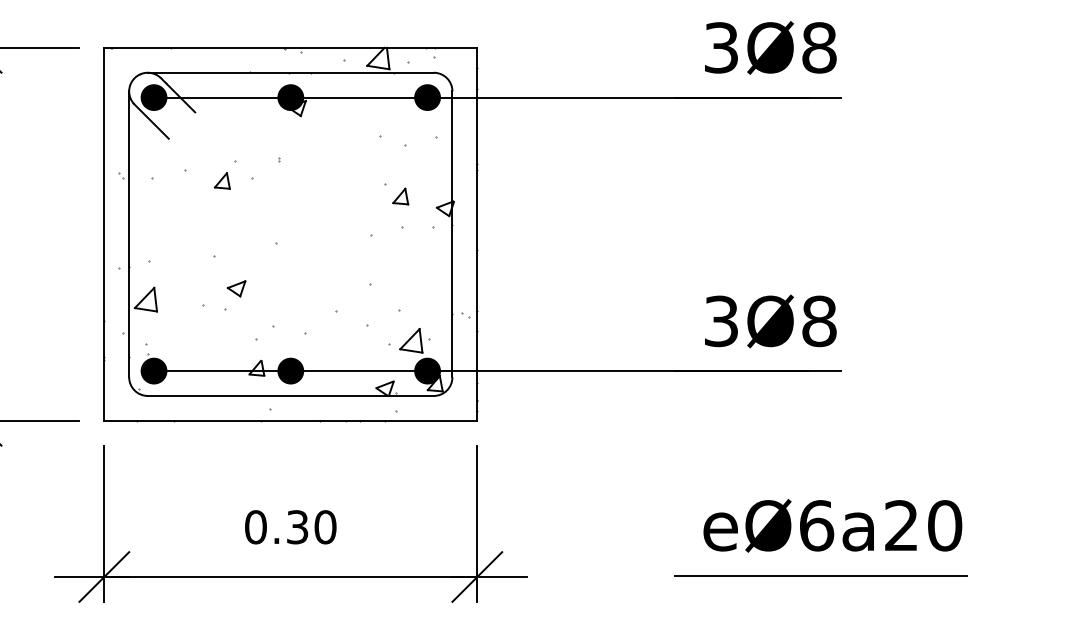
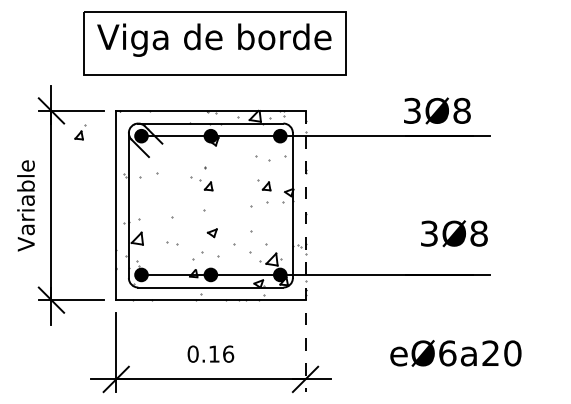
text: (770, 47) -> (437, 110), moved
part: (225, 175) -> (80, 132), moved
part: (282, 194) -> (206, 185), added
line: (477, 234) -> (305, 205), solid -> dashed
part: (234, 289) -> (211, 233), moved
text: (770, 320) -> (454, 233), moved
line: (477, 523) -> (305, 352), solid -> dashed
text: (311, 525) -> (221, 353), 0.30 -> 0.16
text: (832, 525) -> (455, 353), moved
line: (820, 575) -> (479, 378), removed

